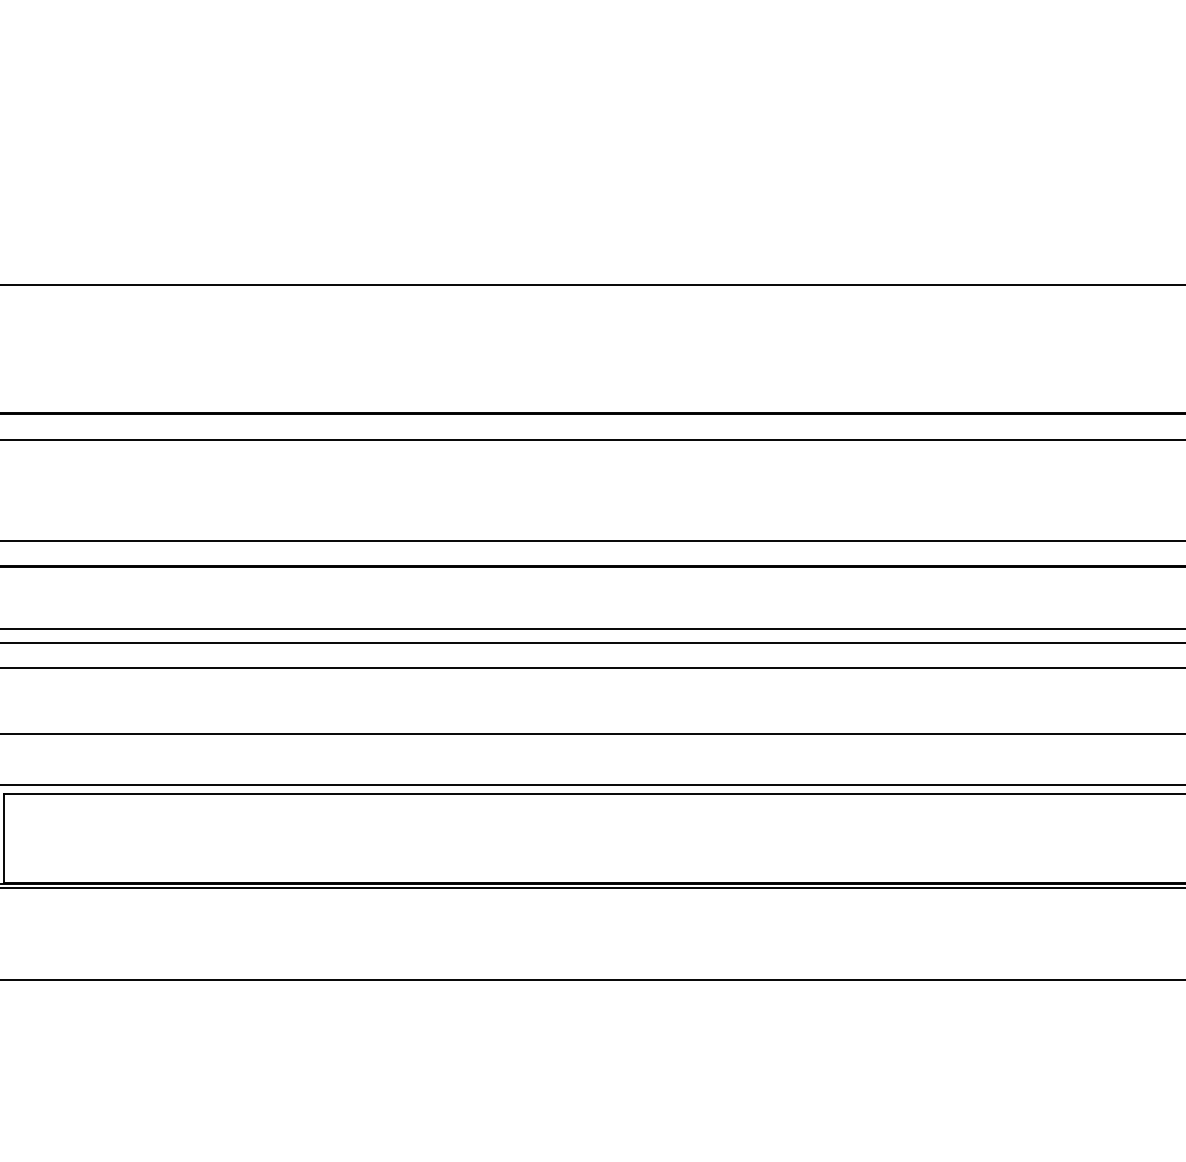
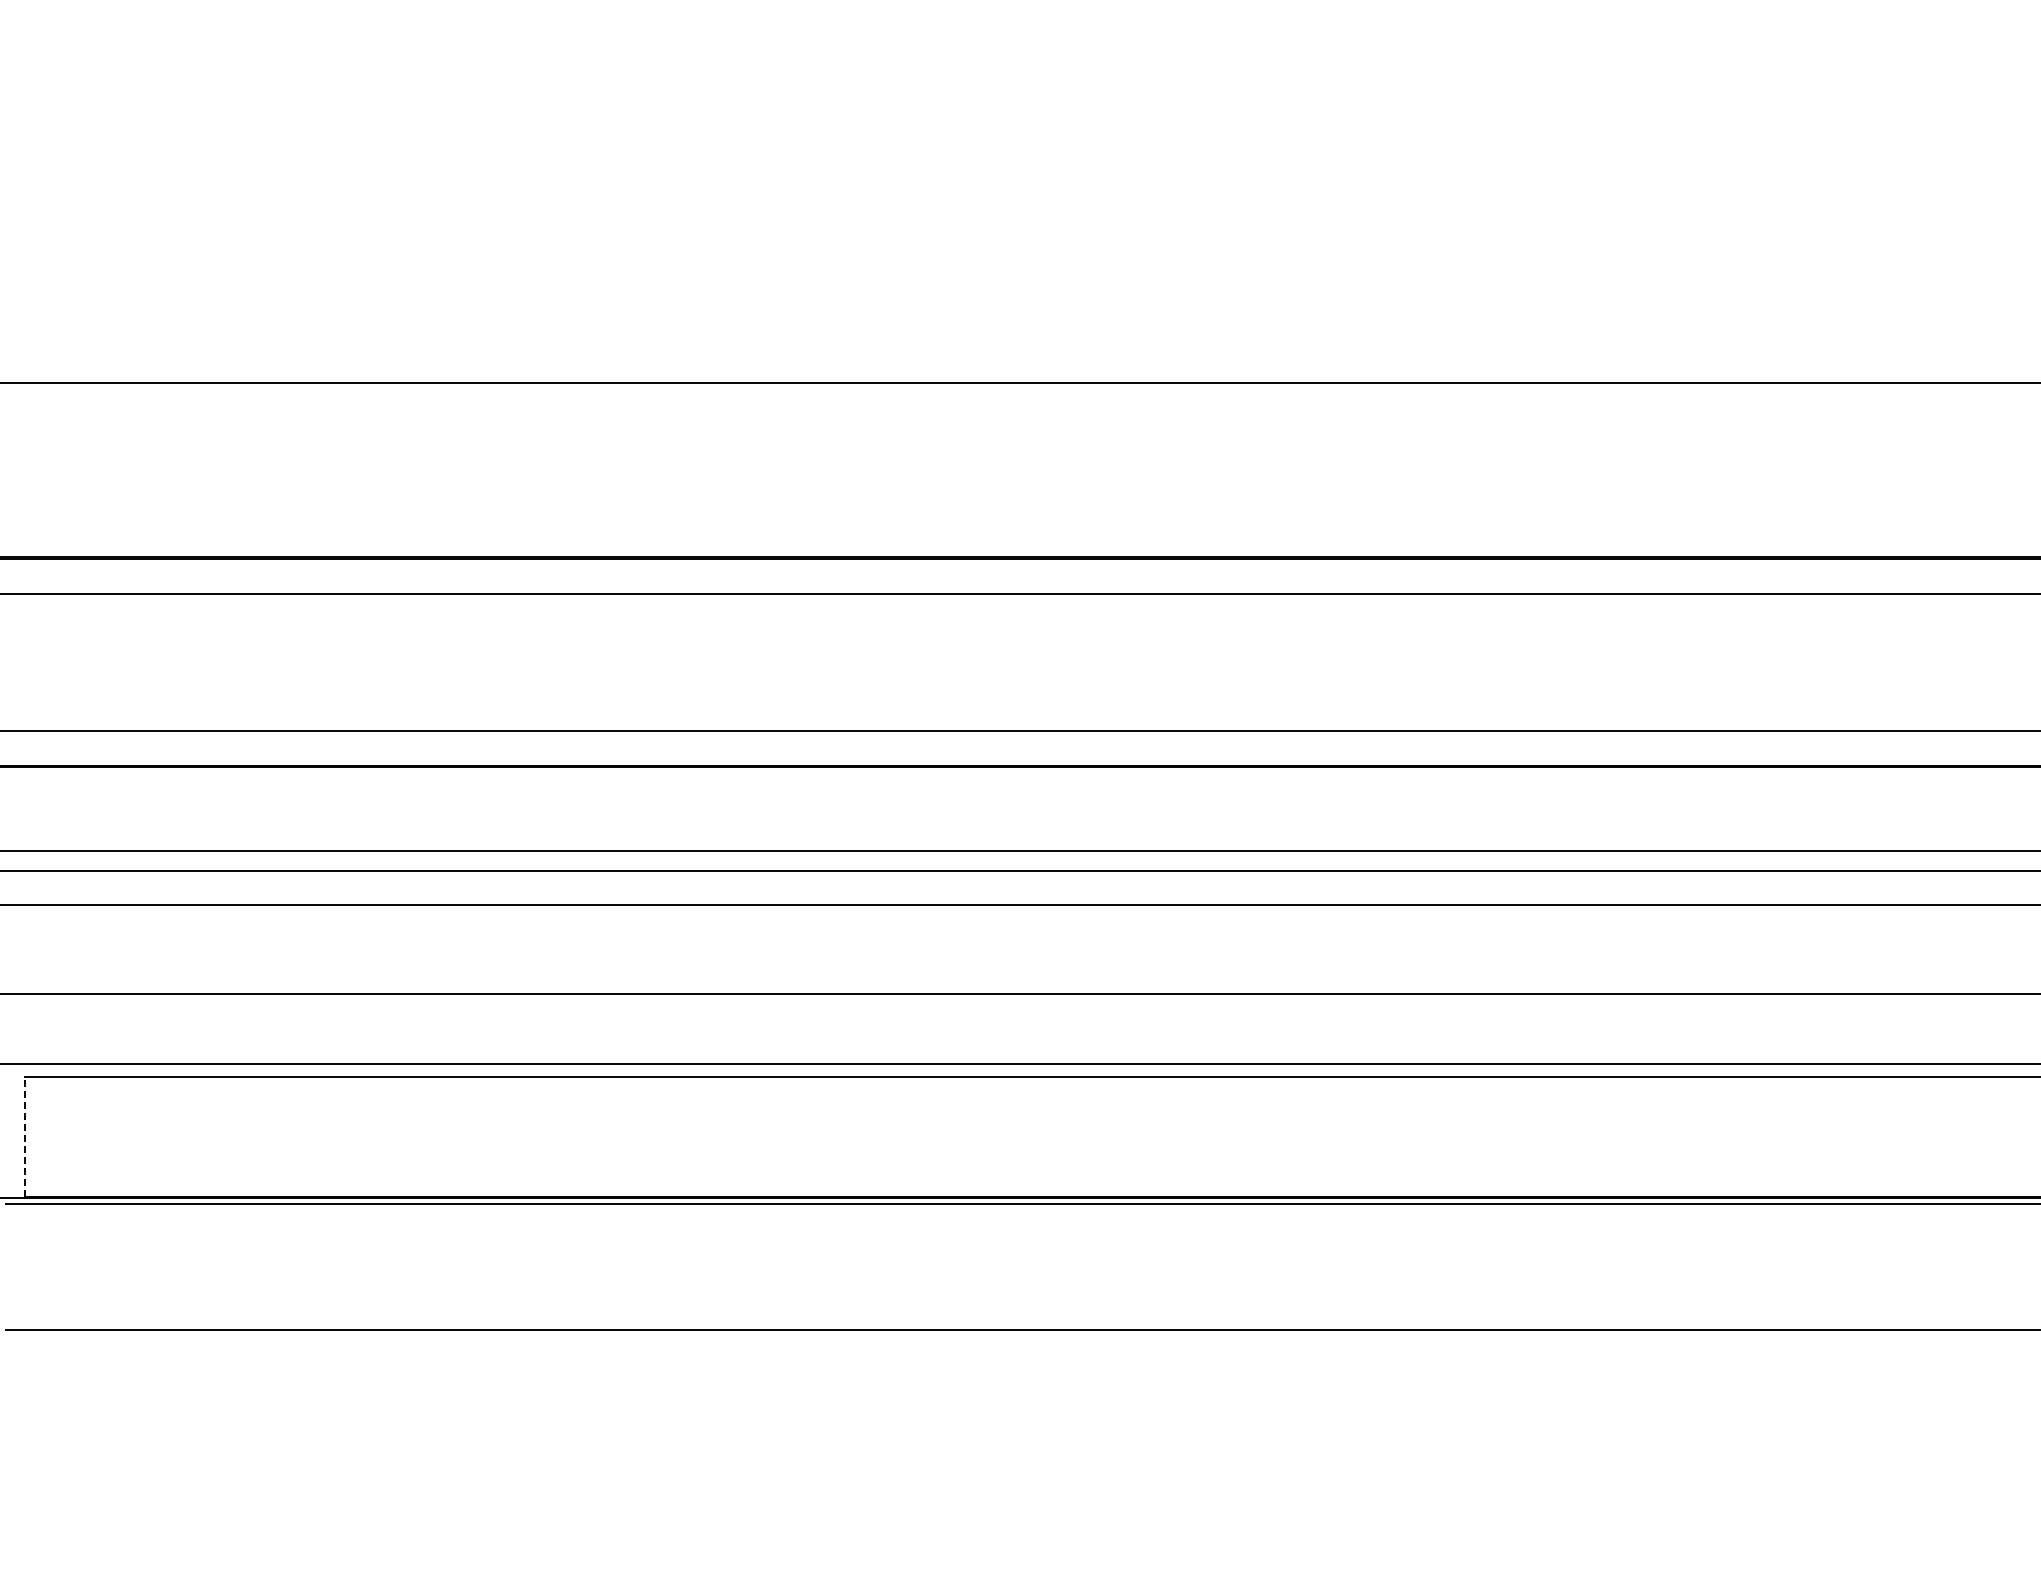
line: (4, 838) -> (25, 1136), solid -> dashed

